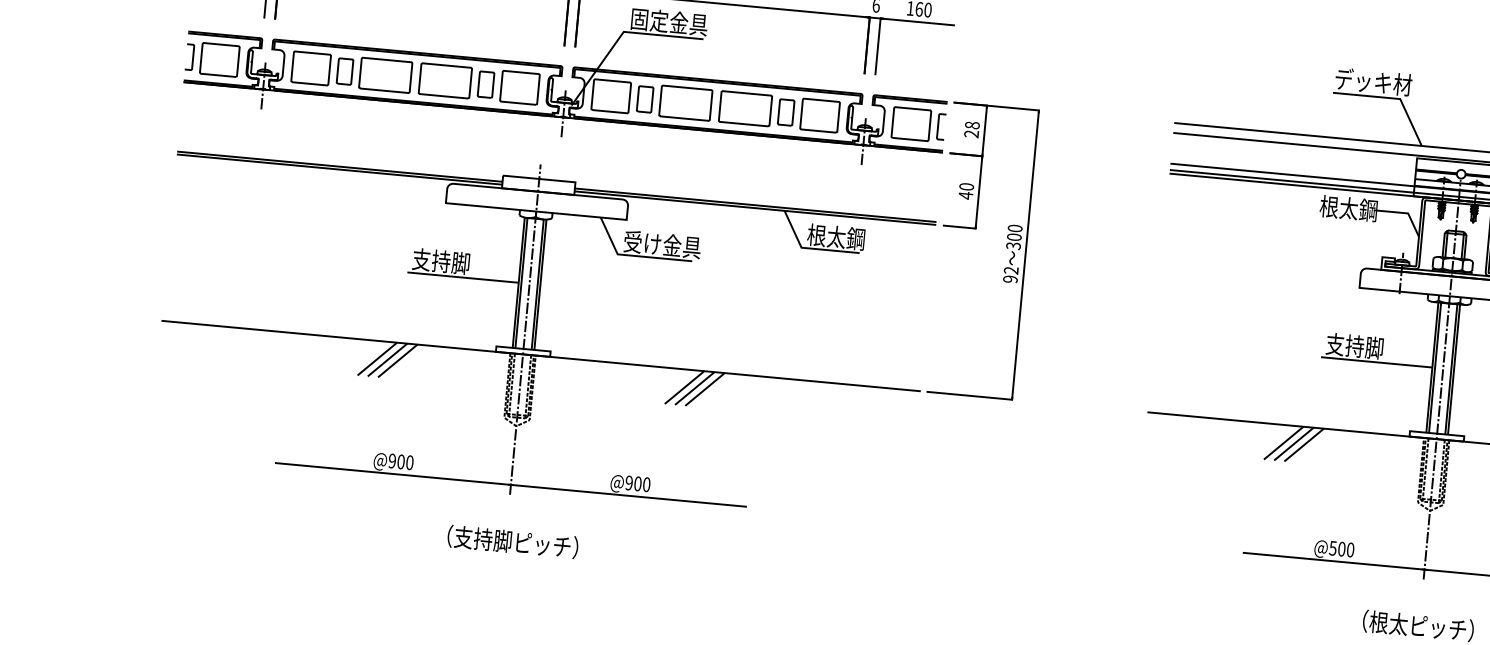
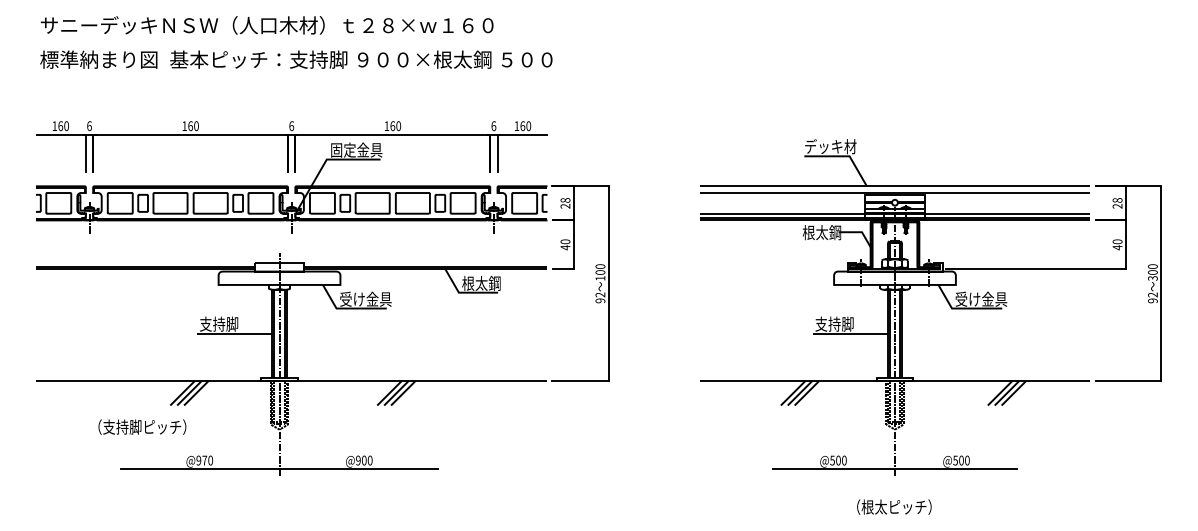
text: (1013, 246) -> (600, 278), 300 -> 100
text: (400, 461) -> (204, 460), @900 -> @970
text: (513, 541) -> (142, 426), moved

